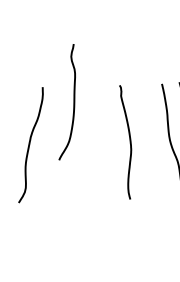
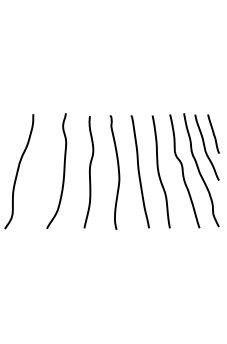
curve: (73, 102) -> (63, 171), moved
curve: (151, 140) -> (139, 171), added
curve: (101, 143) -> (89, 172), added

